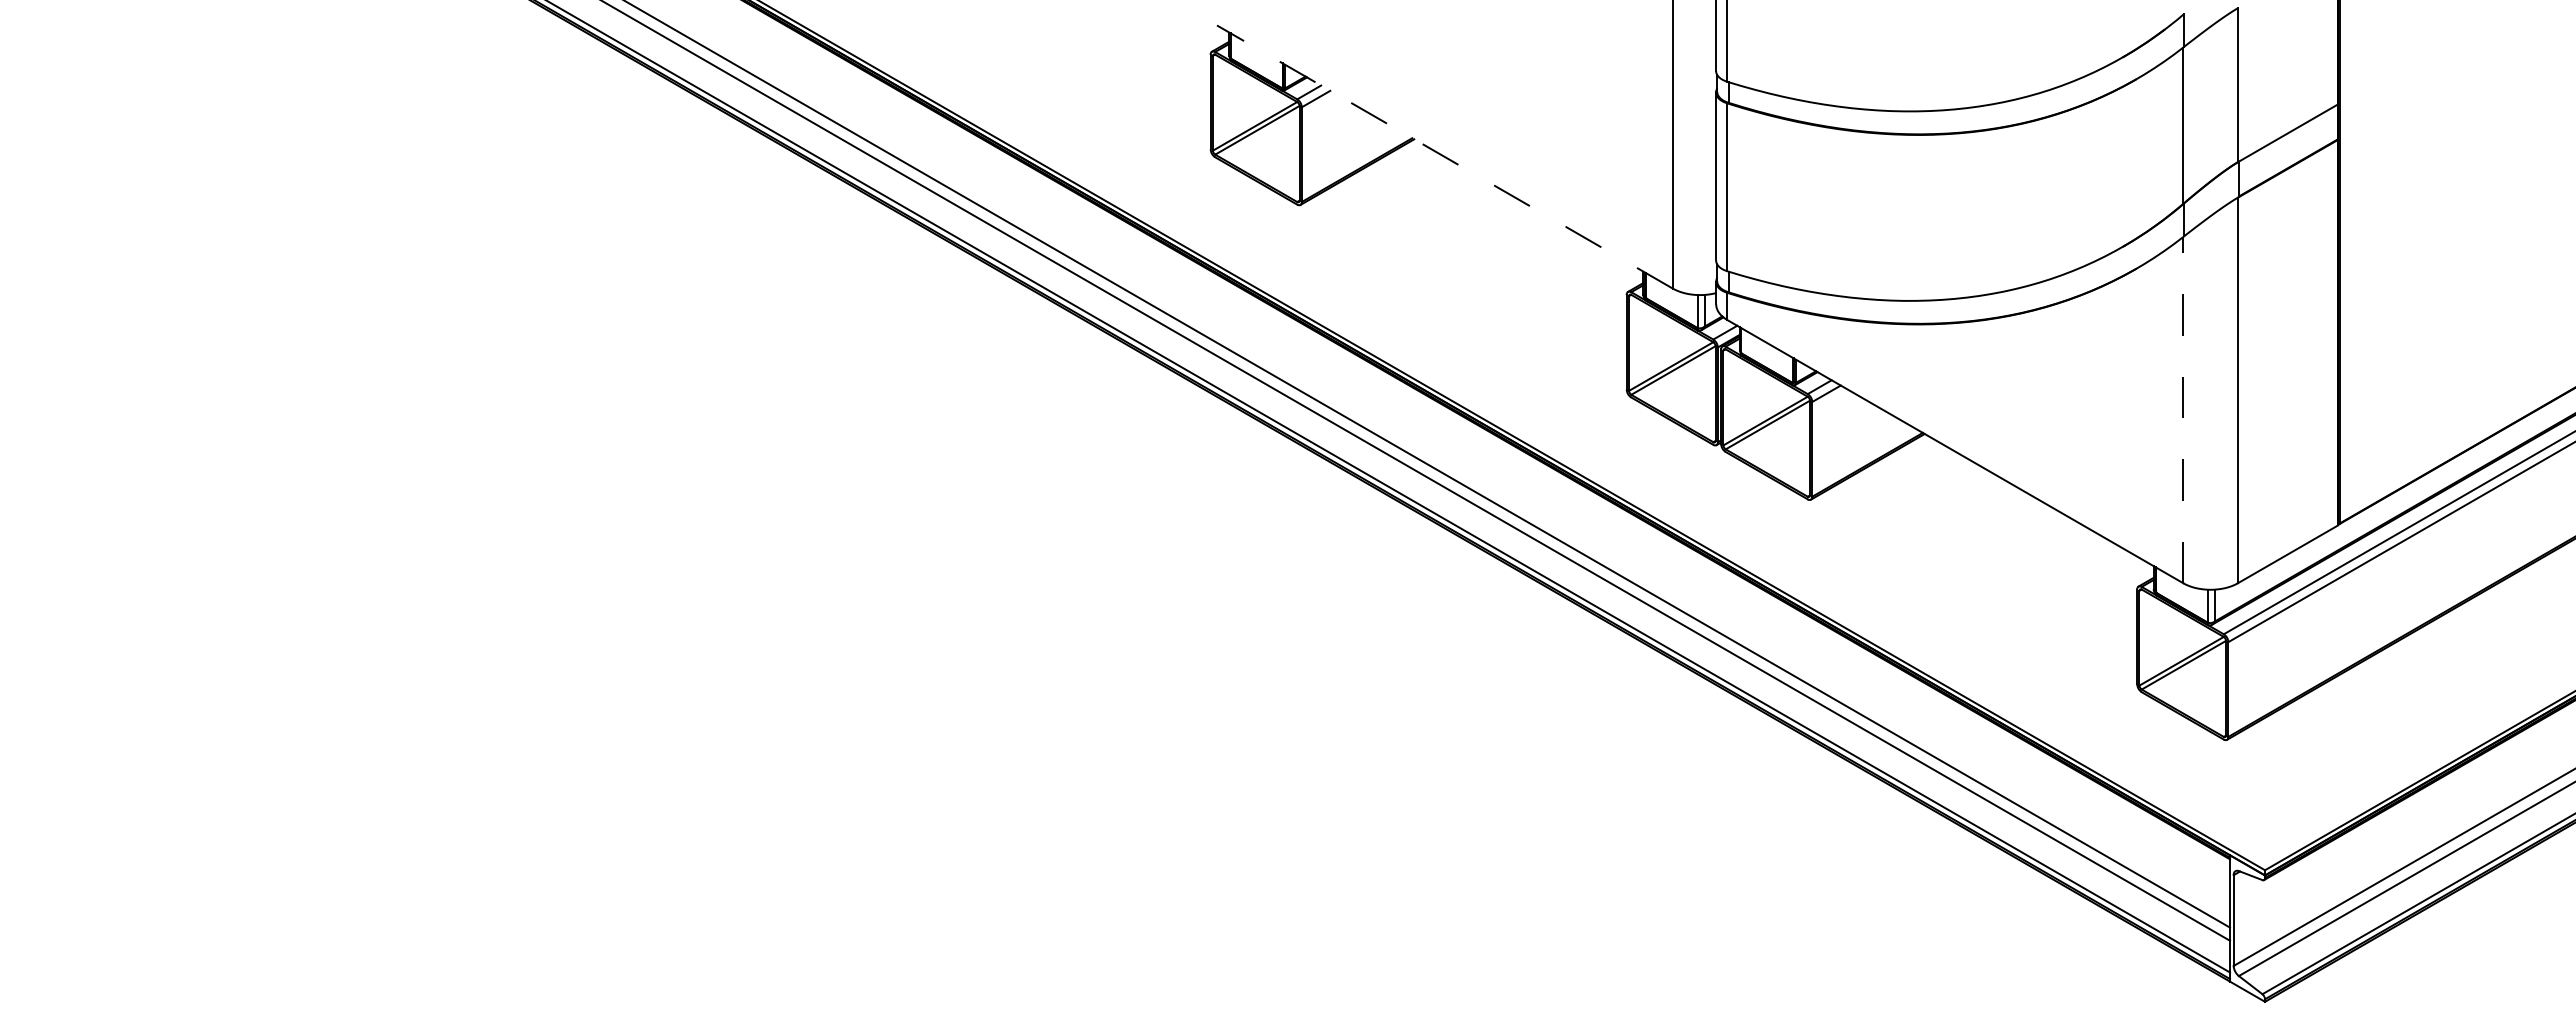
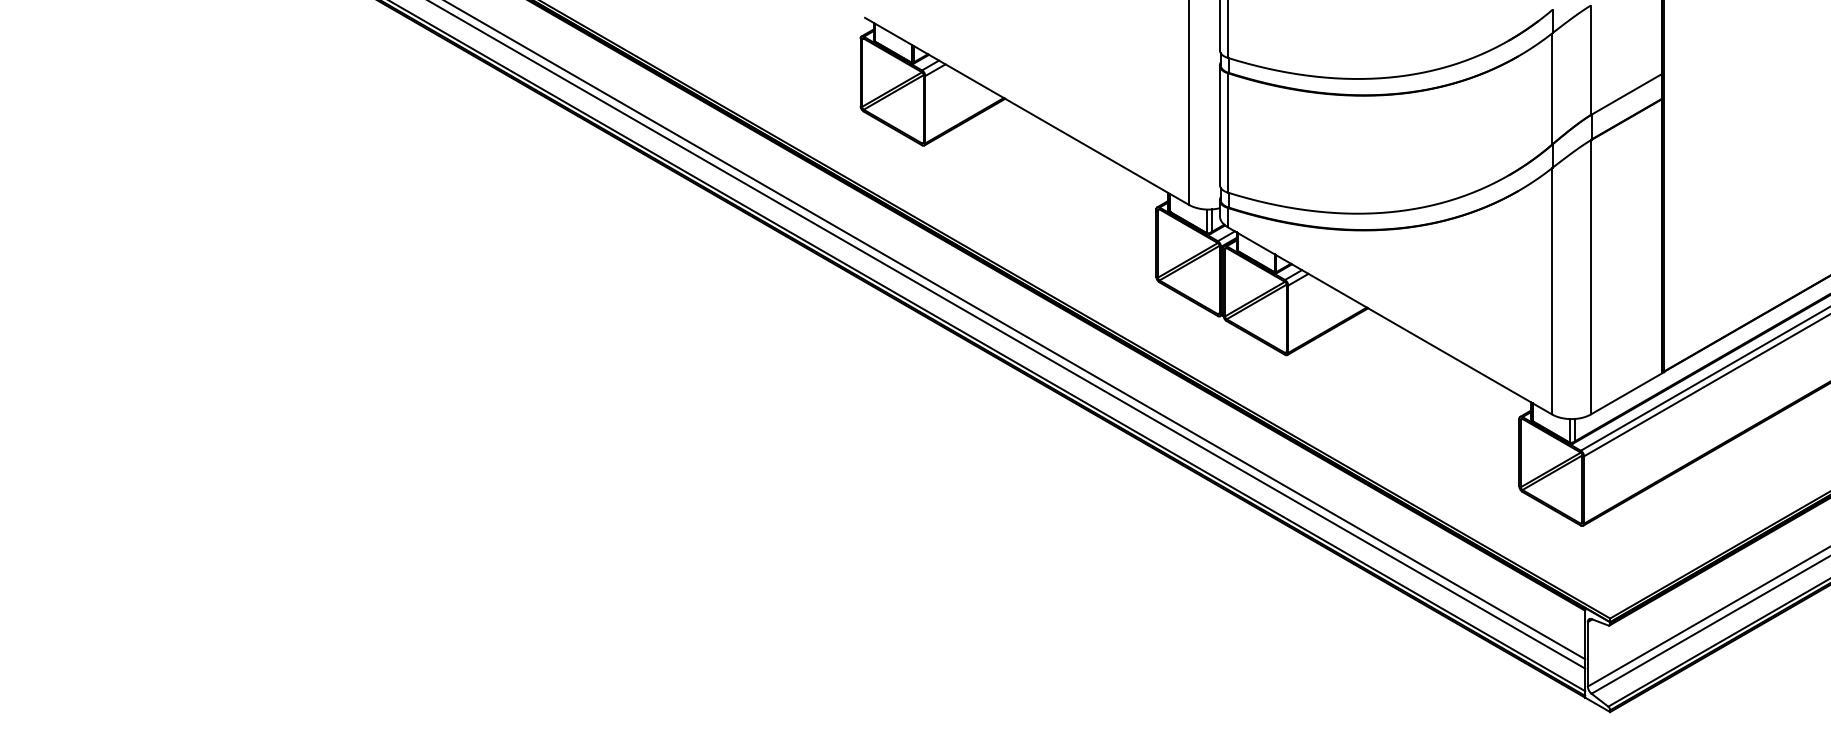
line: (1444, 156) -> (1026, 111), dashed -> solid
line: (2183, 409) -> (1552, 290), dashed -> solid

